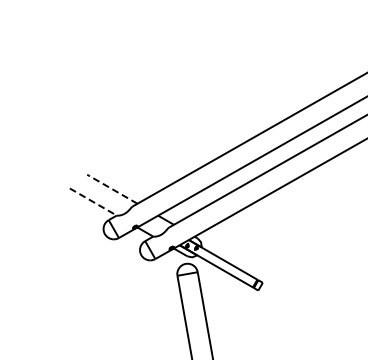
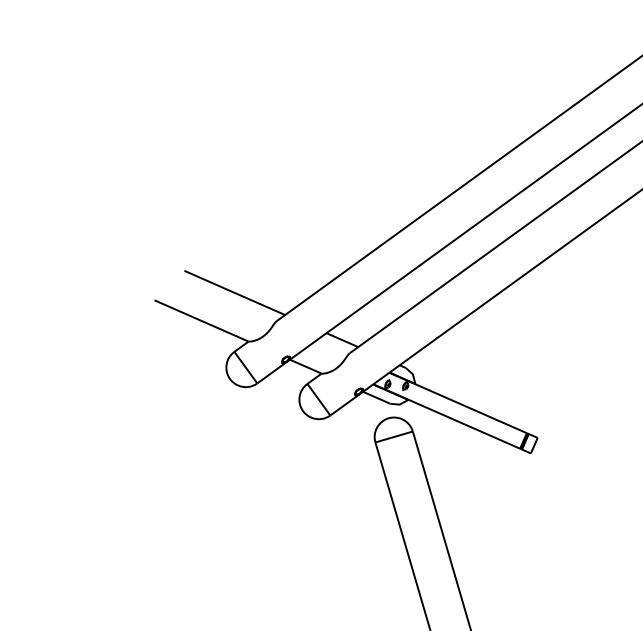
line: (111, 189) -> (233, 293), dashed -> solid
line: (93, 202) -> (201, 321), dashed -> solid

